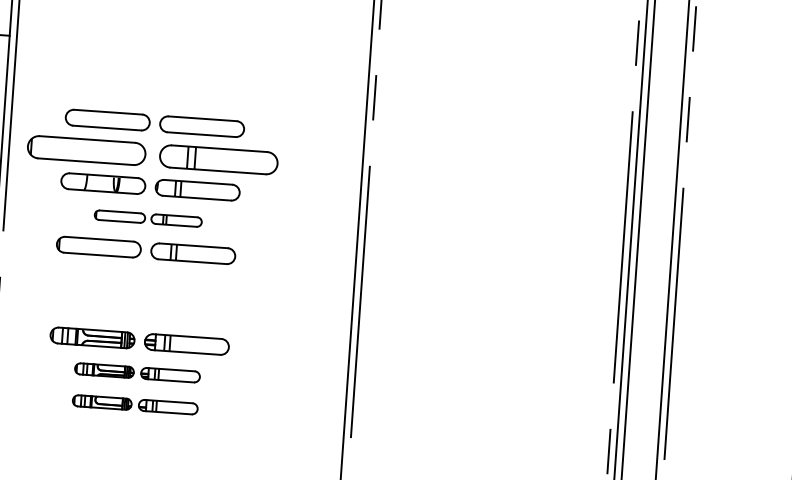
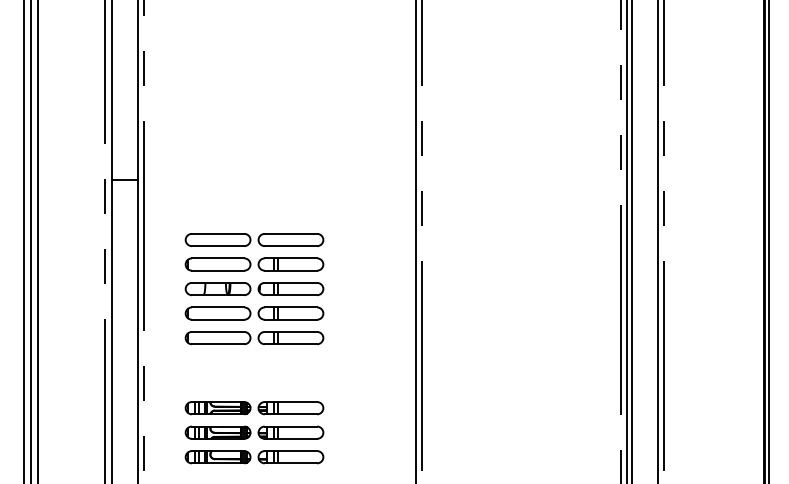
part: (152, 155) -> (254, 264), size x0.71
part: (148, 218) -> (254, 313), size x1.67
part: (137, 372) -> (254, 432), size x1.43
part: (135, 405) -> (254, 457), size x1.43

